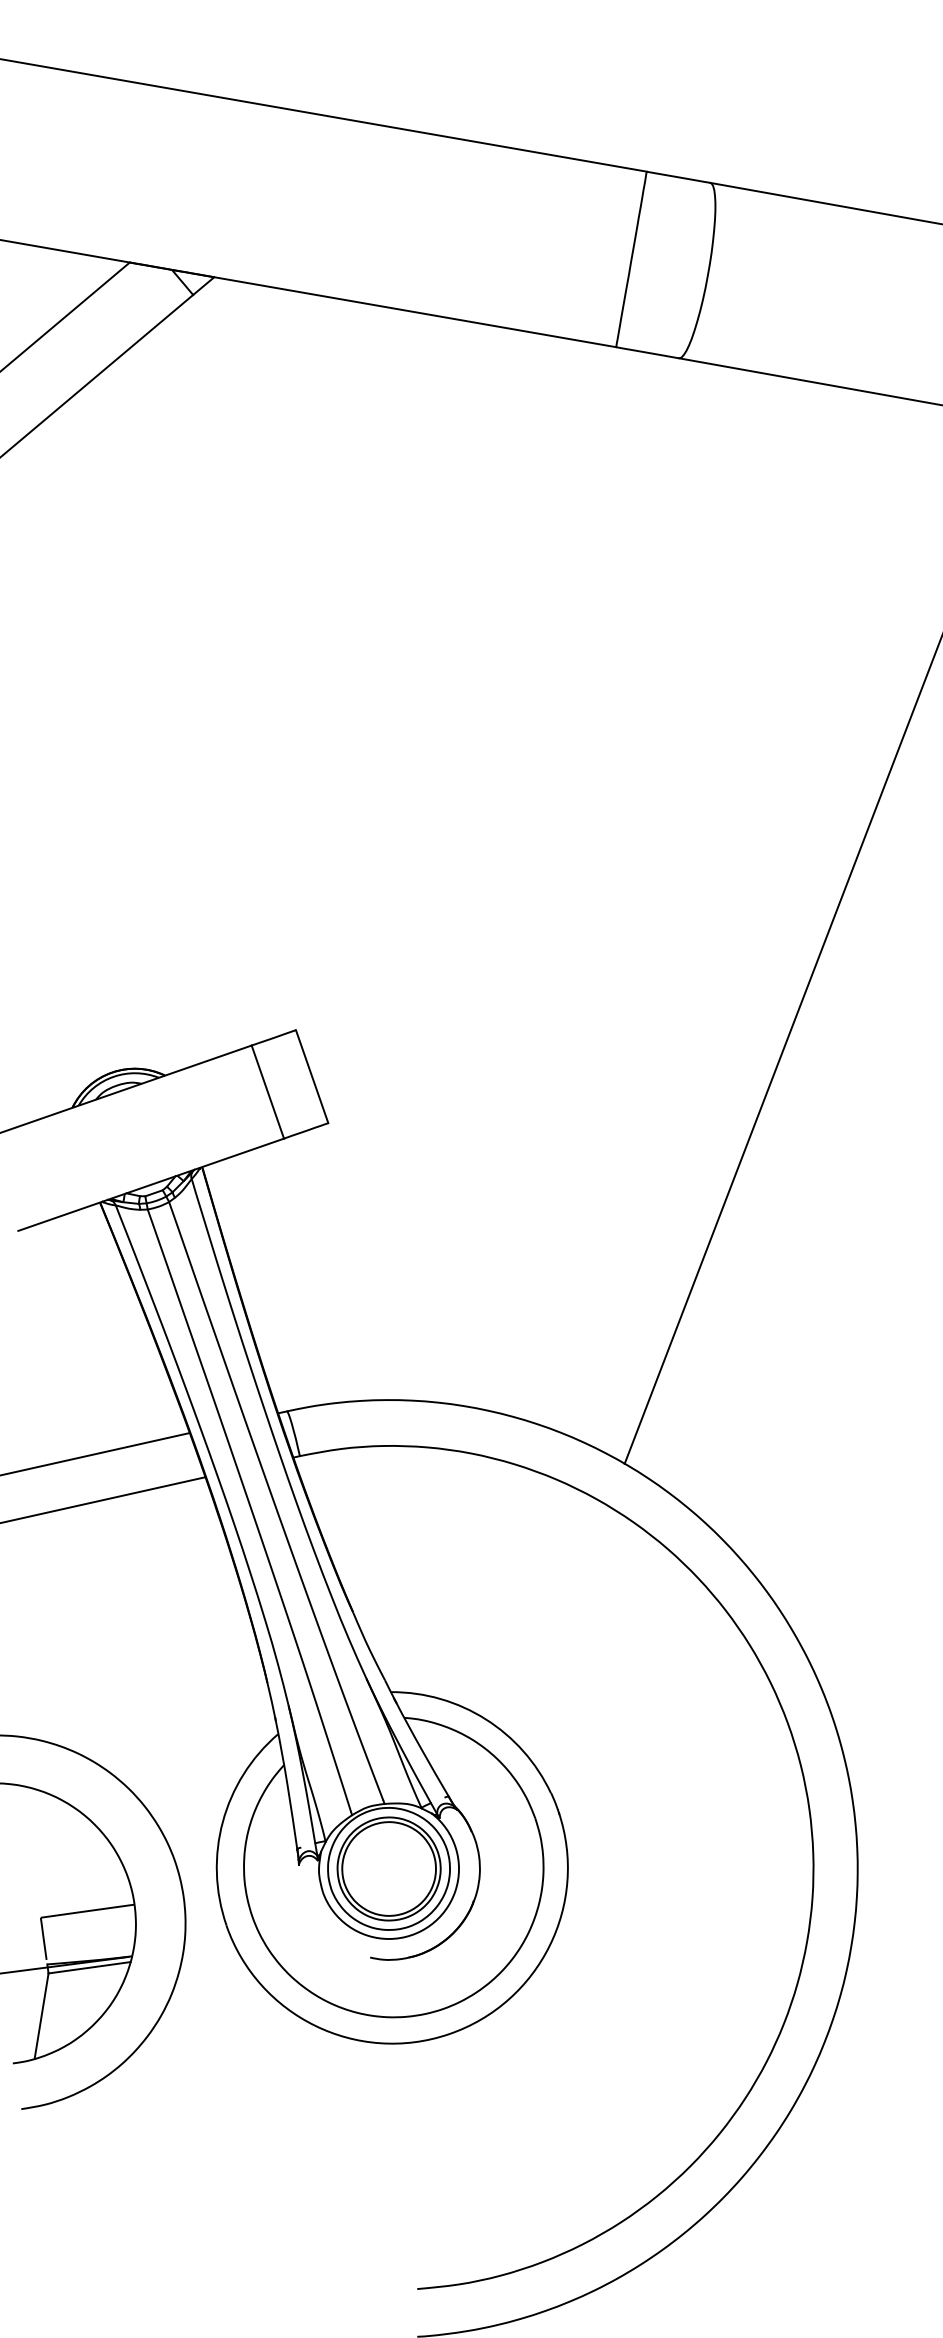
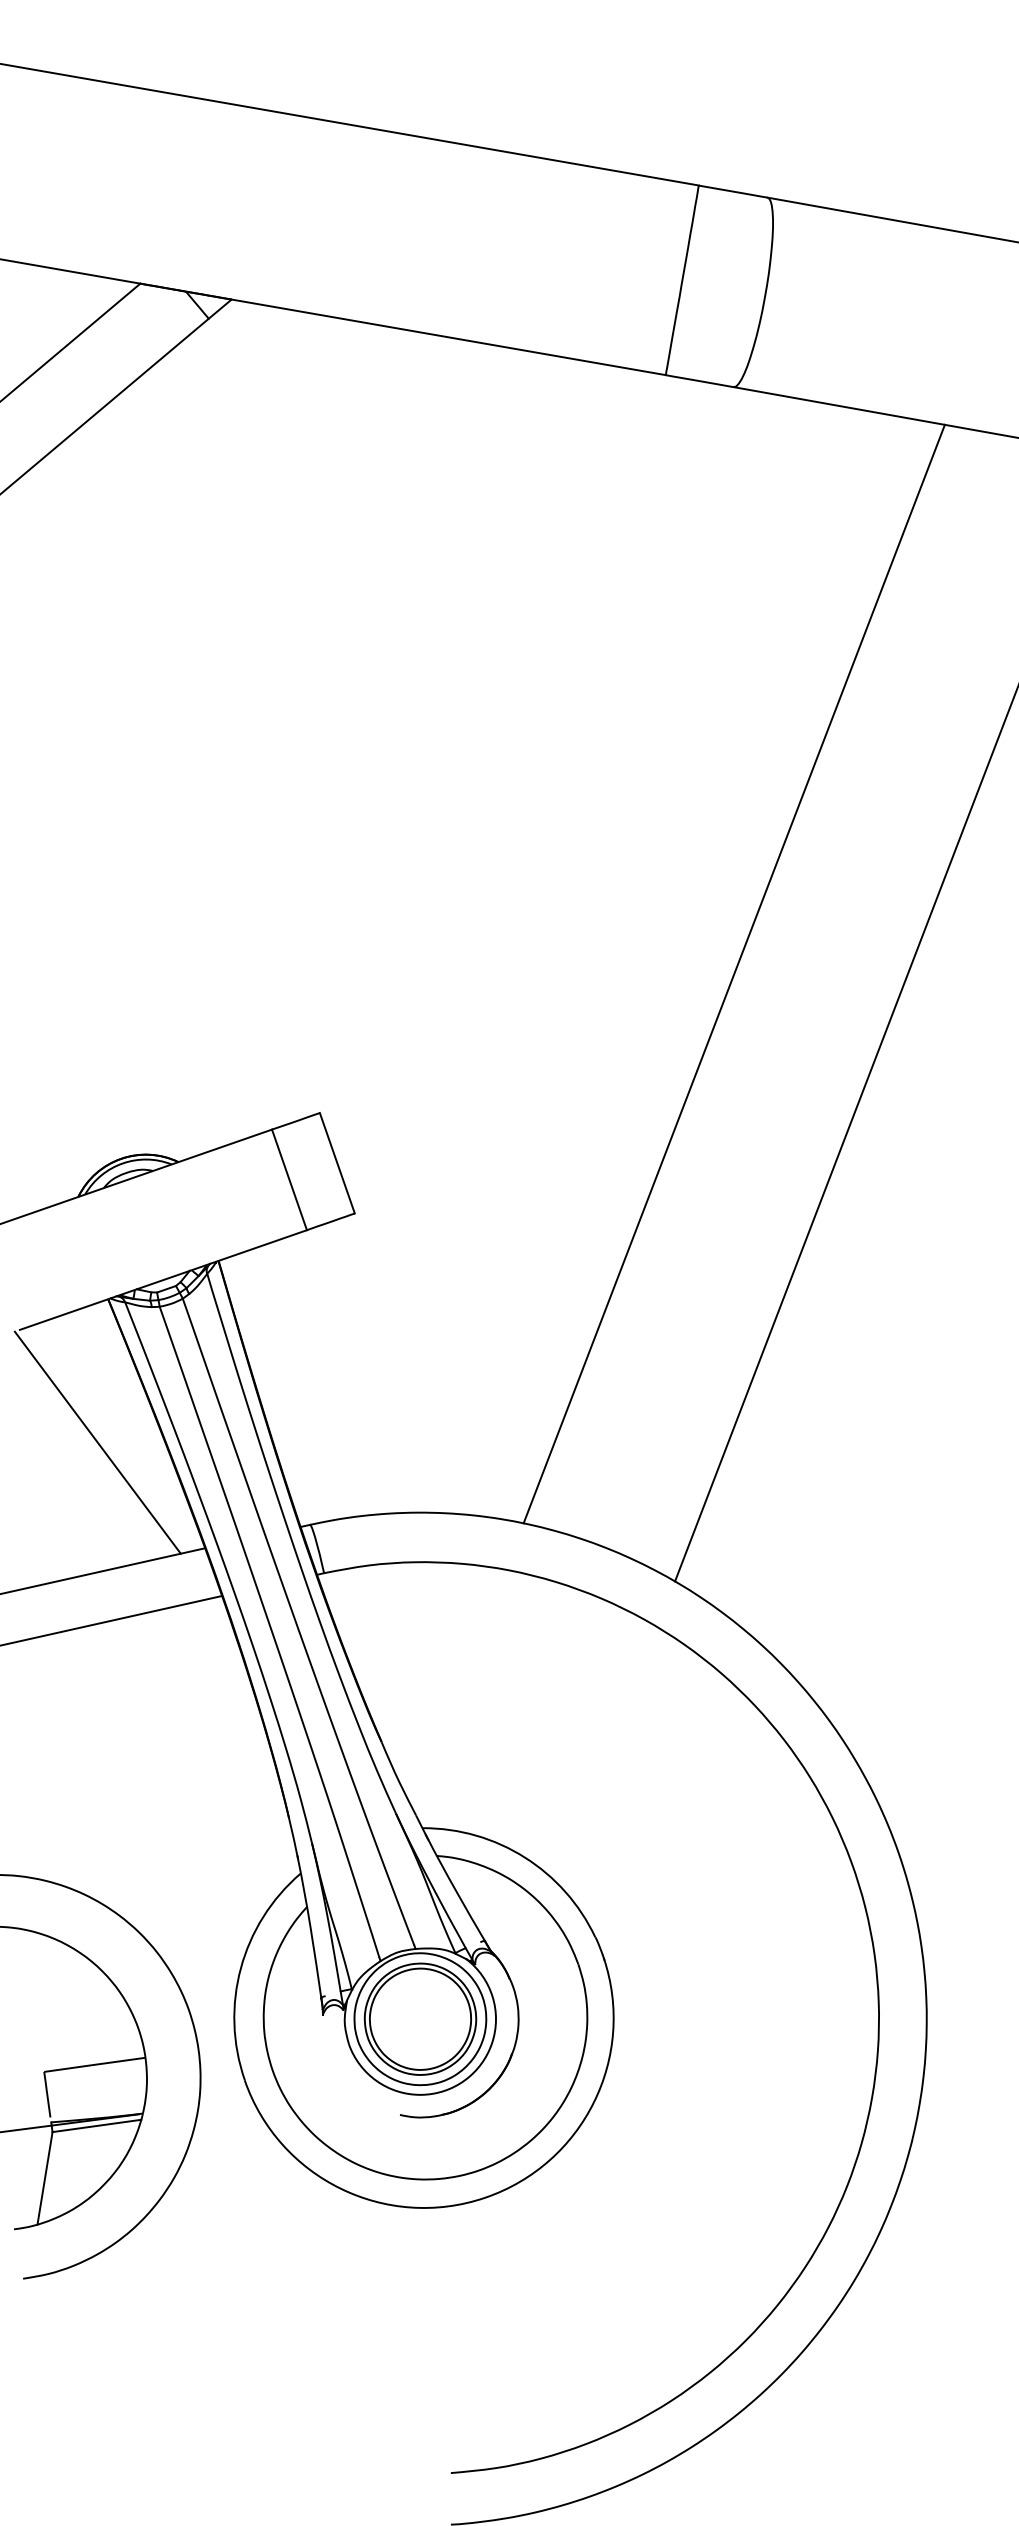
line: (678, 901) -> (733, 973), added
line: (90, 1335) -> (97, 1442), added

